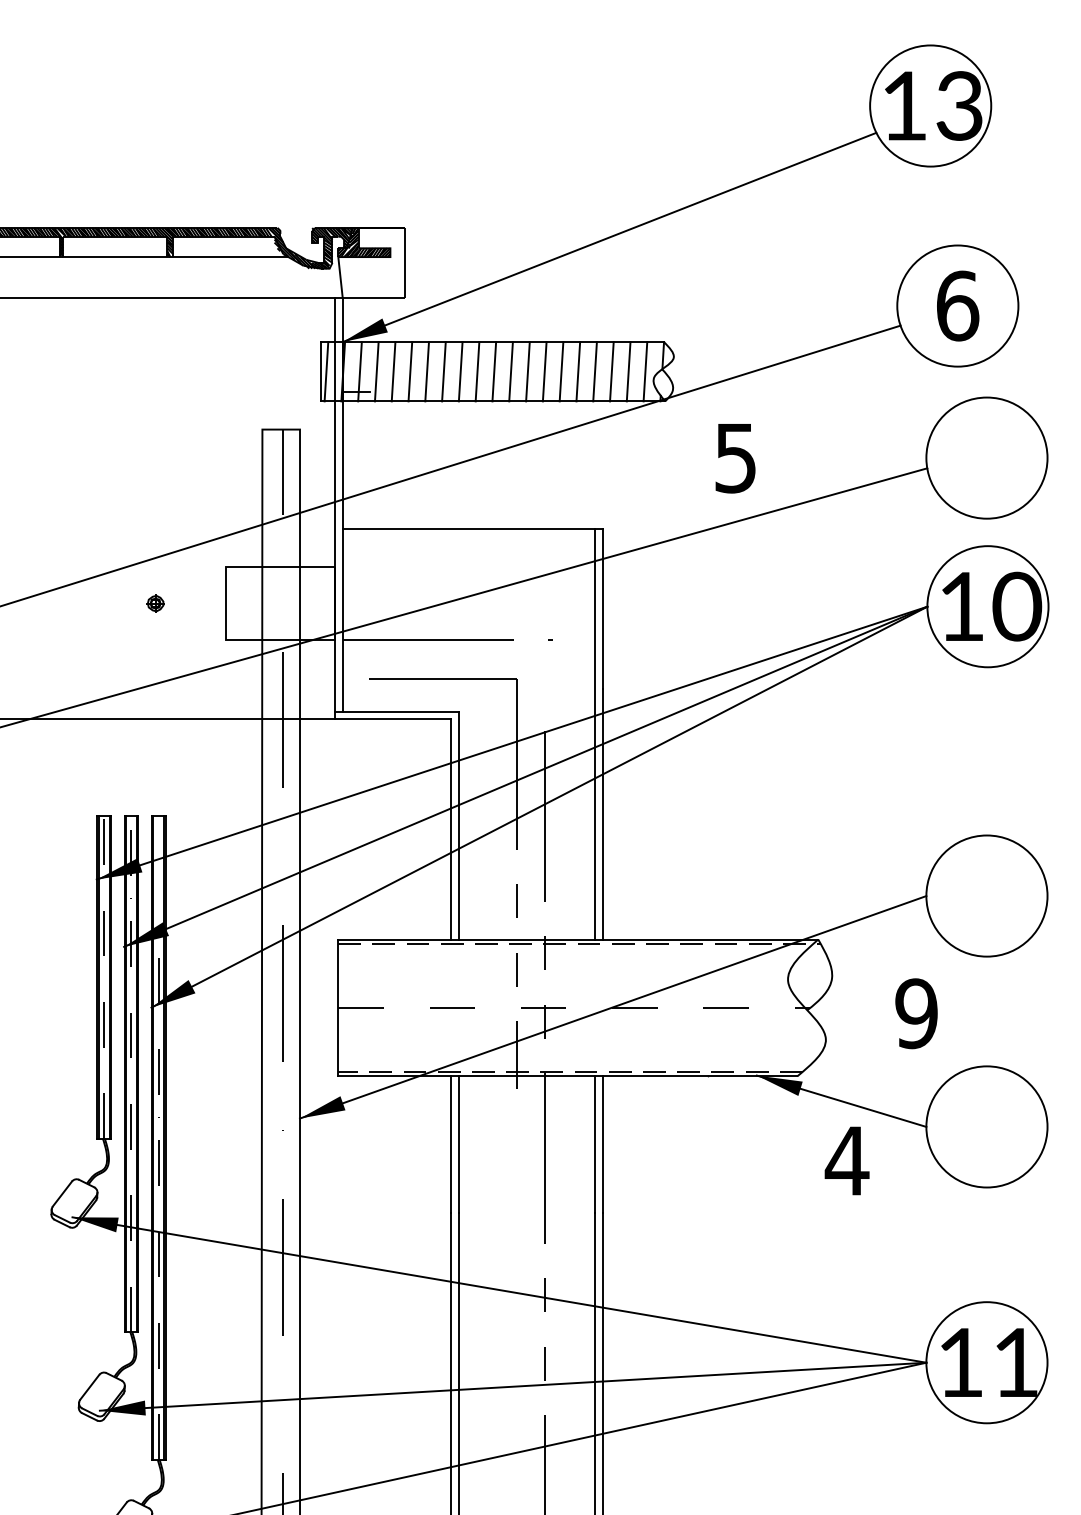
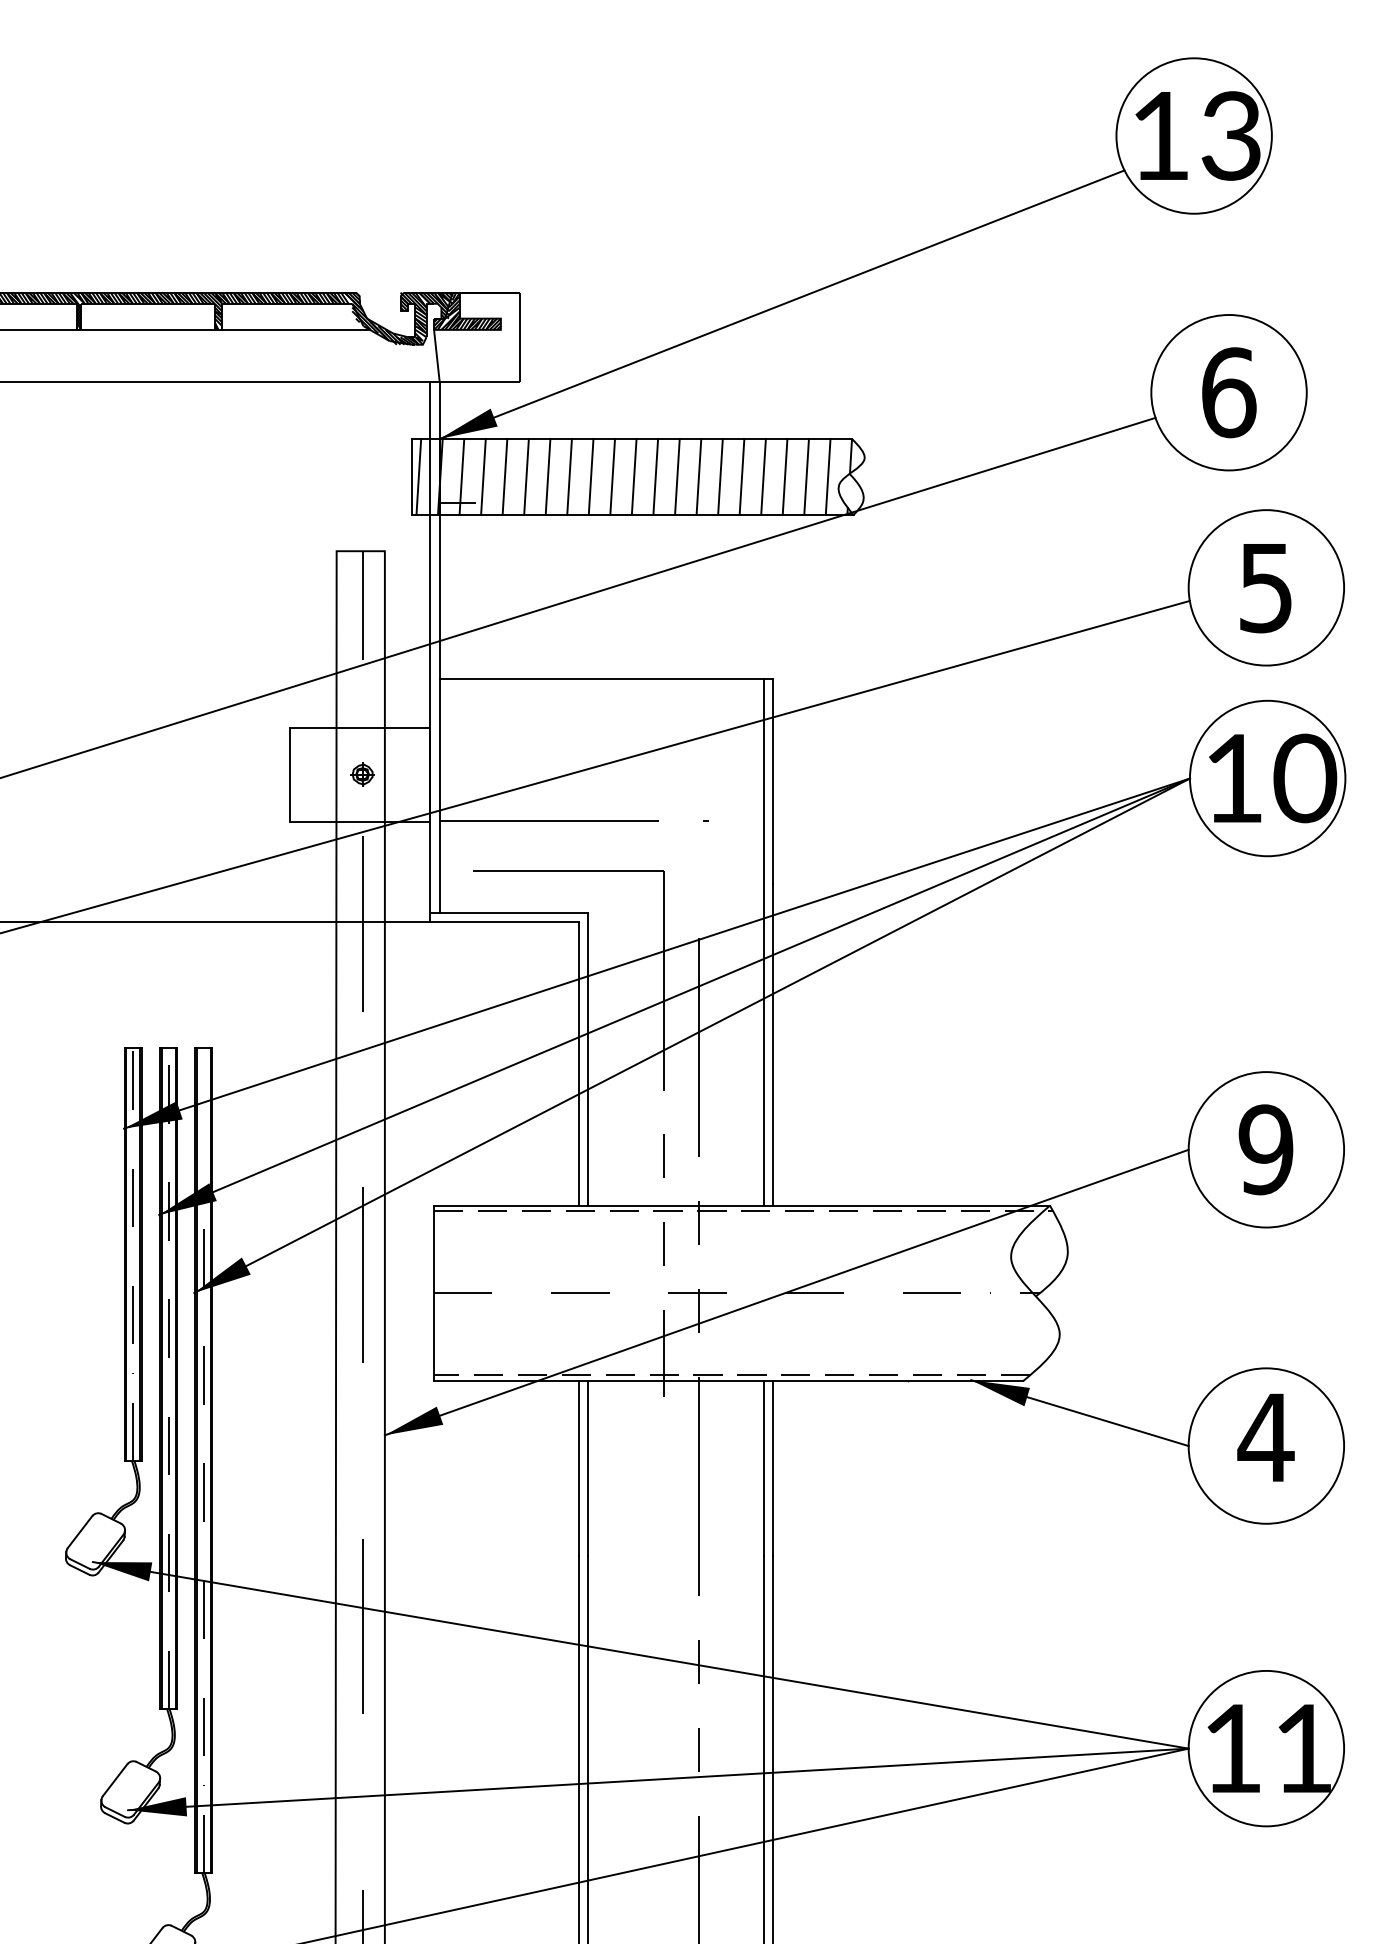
text: (735, 458) -> (1265, 588), moved
part: (155, 603) -> (362, 774), moved
text: (916, 1013) -> (1265, 1149), moved
text: (846, 1160) -> (1265, 1437), moved

